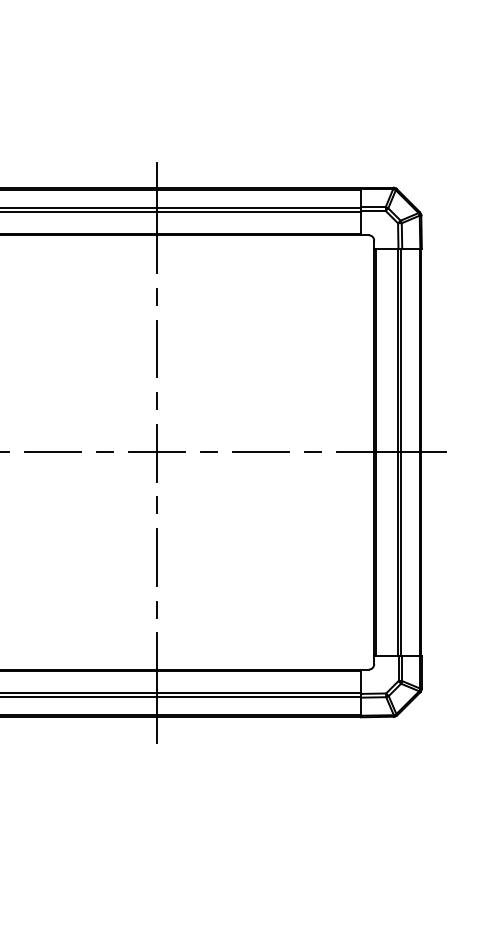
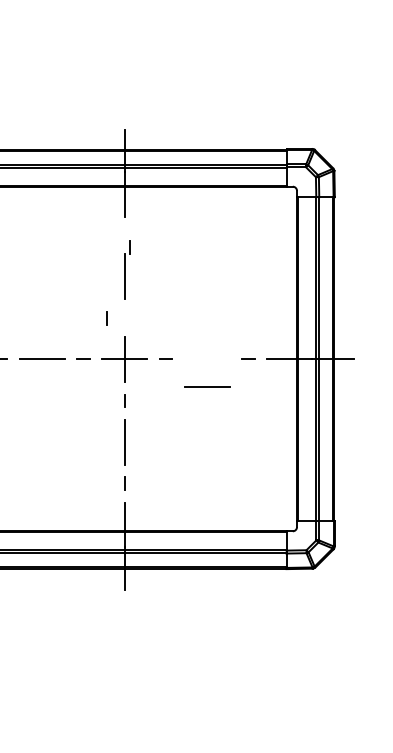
line: (156, 296) -> (129, 247), moved
line: (156, 400) -> (106, 317), moved
line: (260, 451) -> (206, 386), moved

